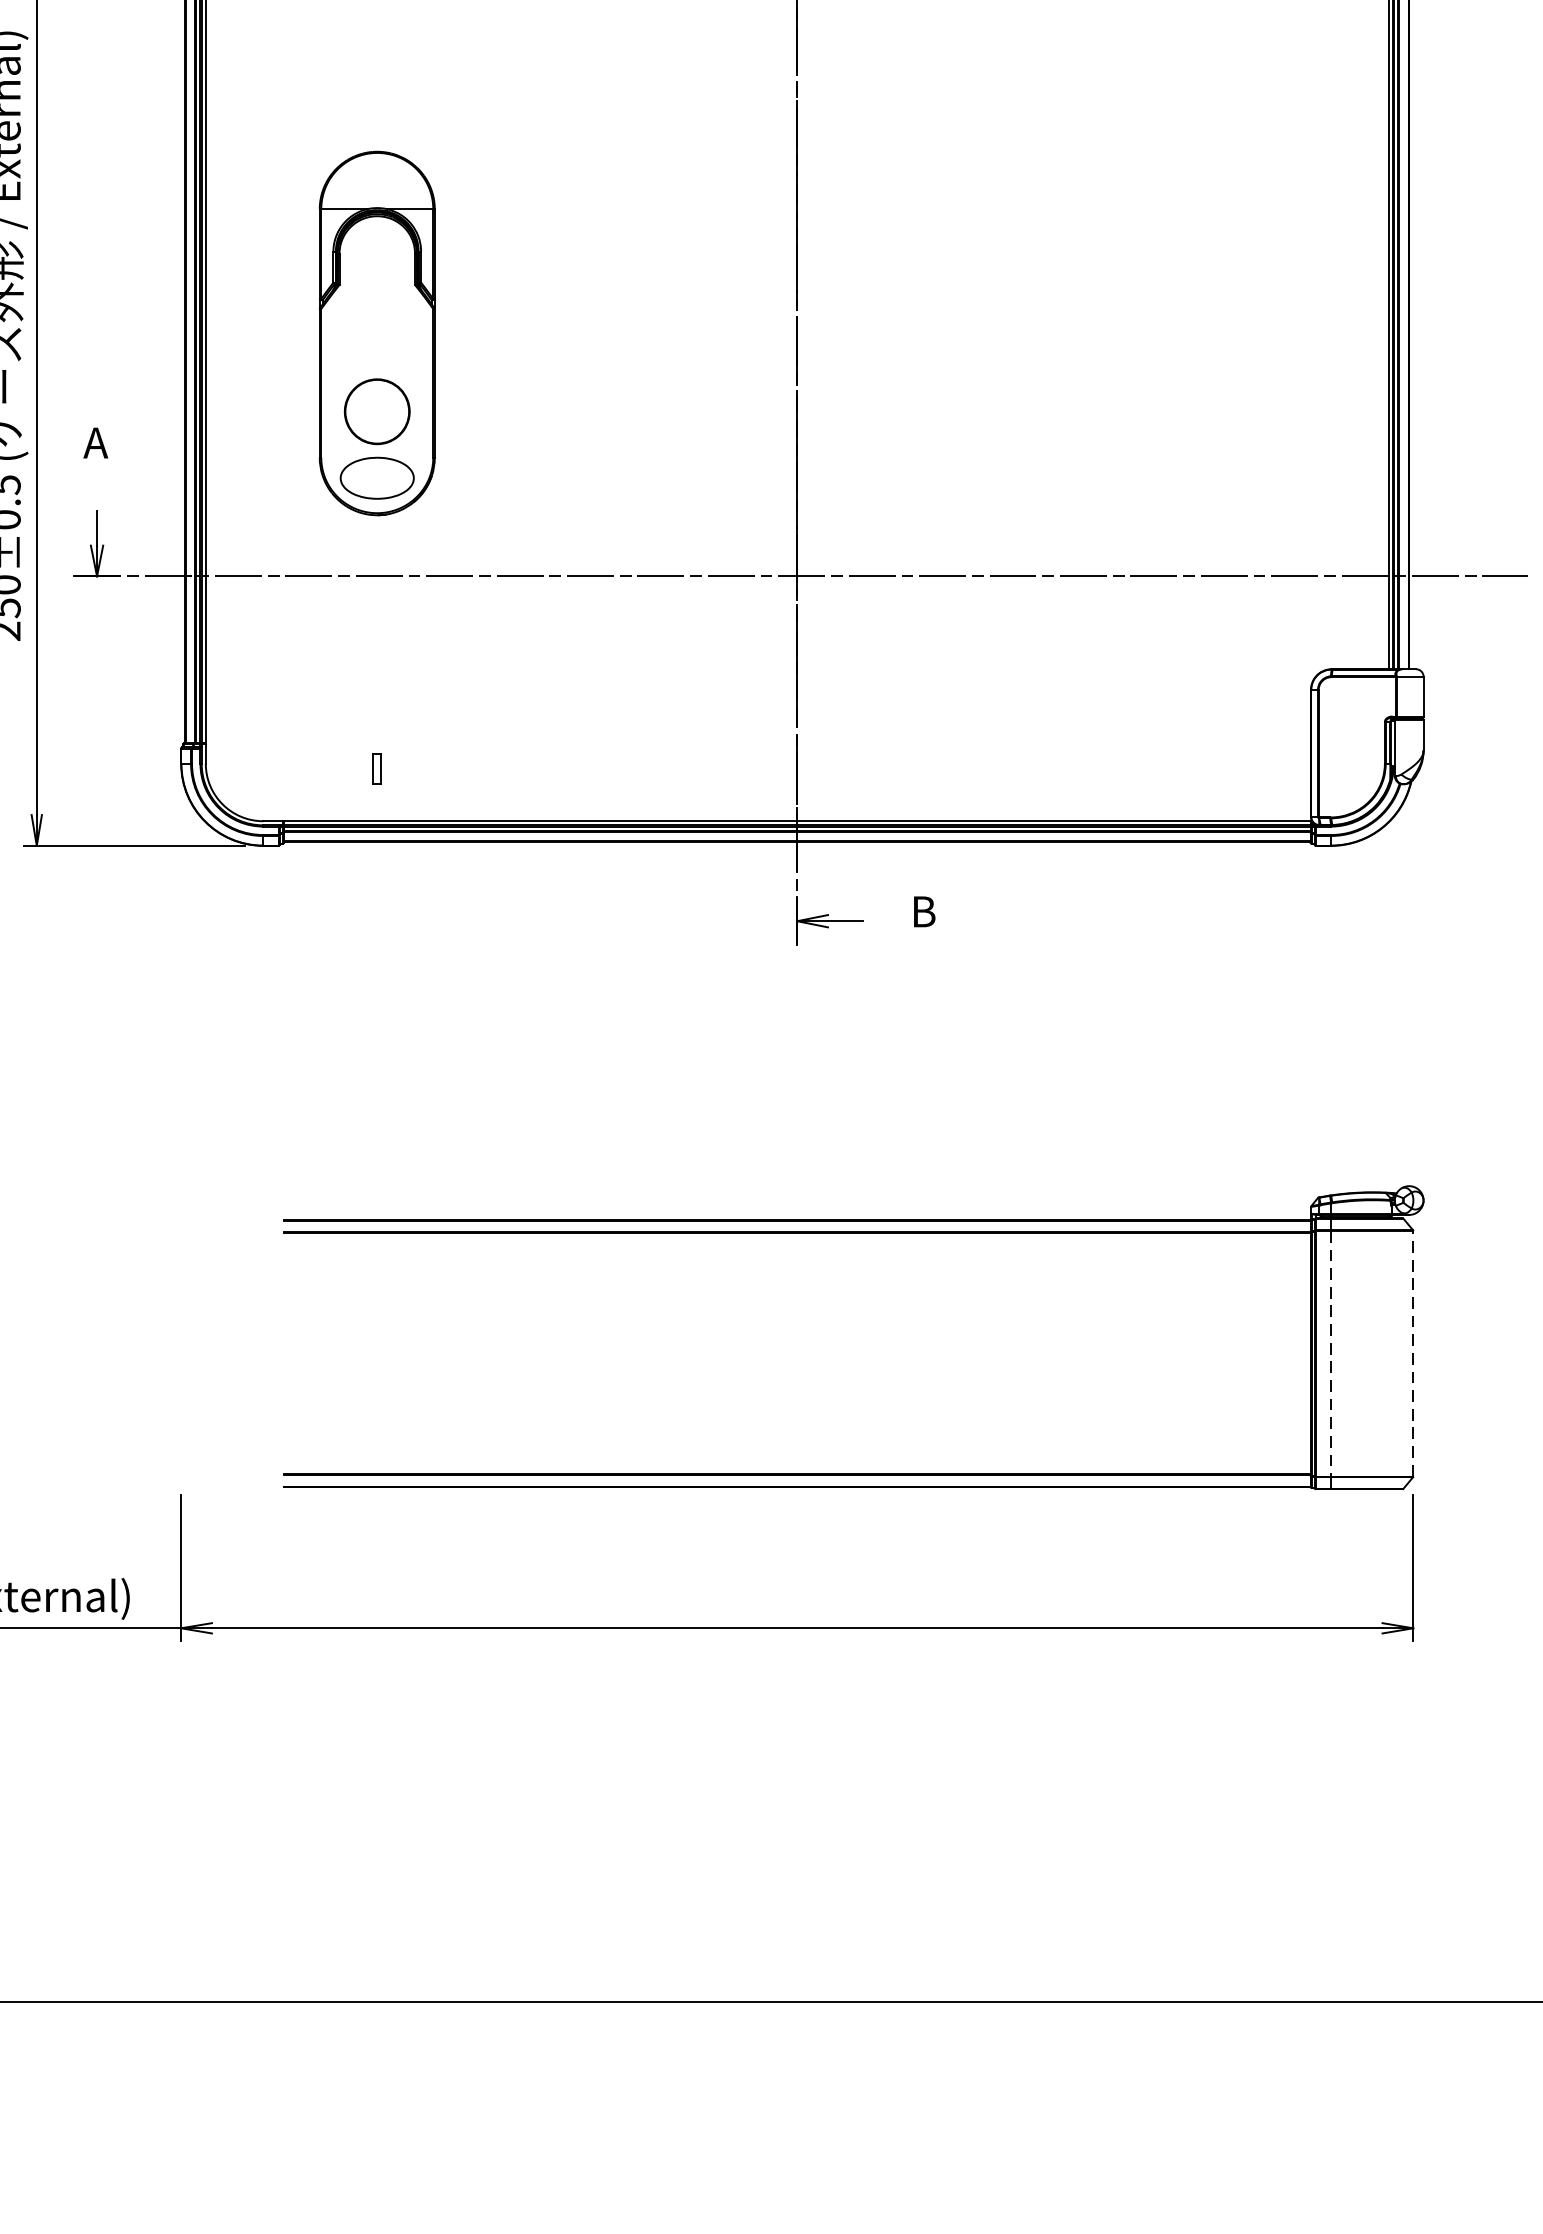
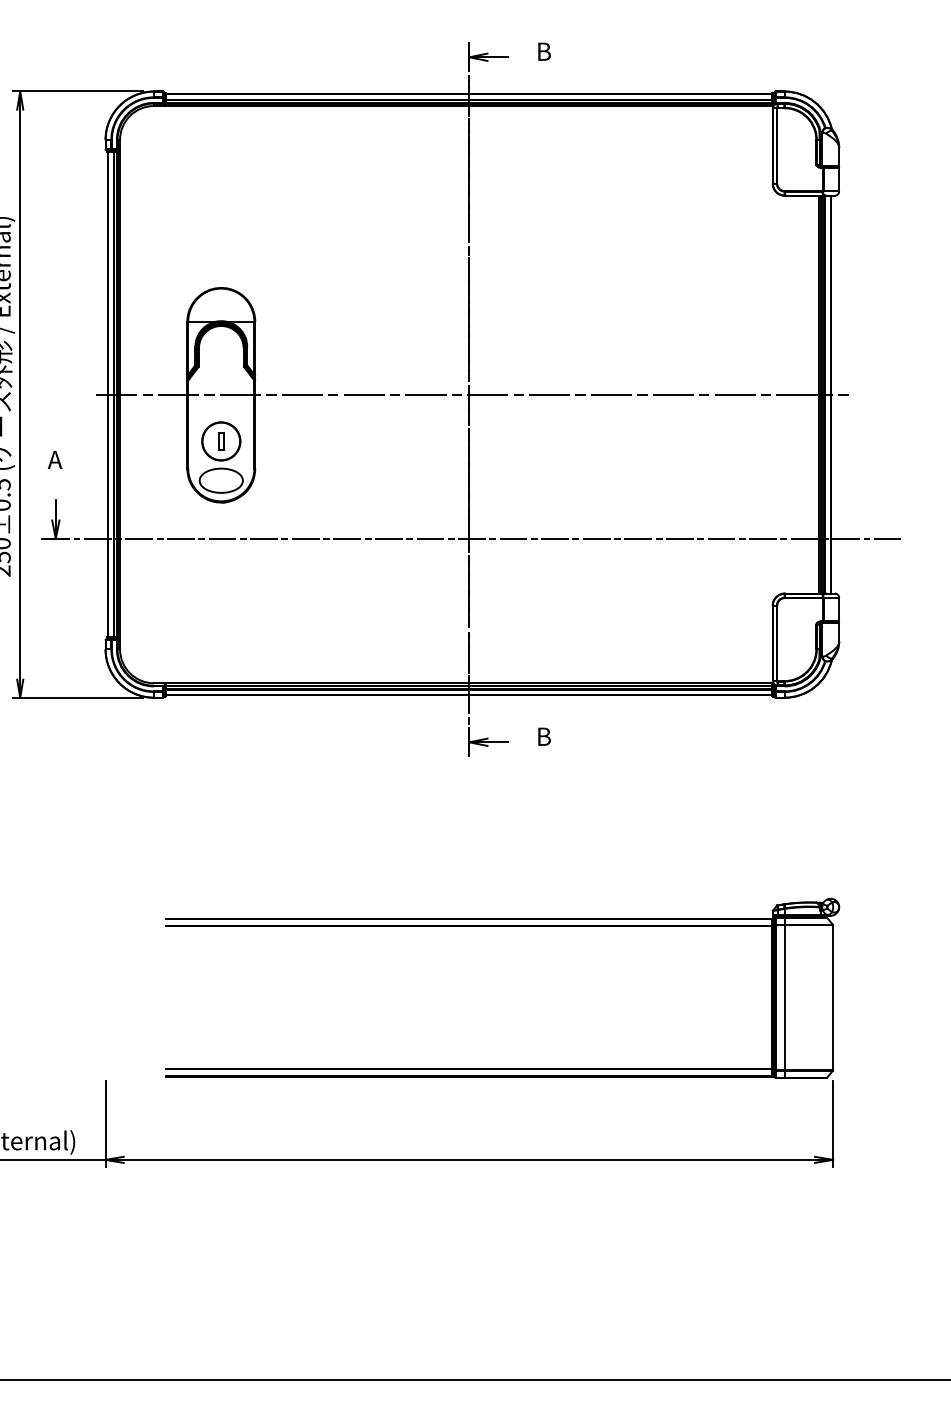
line: (802, 332) -> (472, 394), added
part: (377, 769) -> (221, 441), moved
line: (1413, 1353) -> (833, 997), dashed -> solid
line: (1330, 1355) -> (784, 998), dashed -> solid

